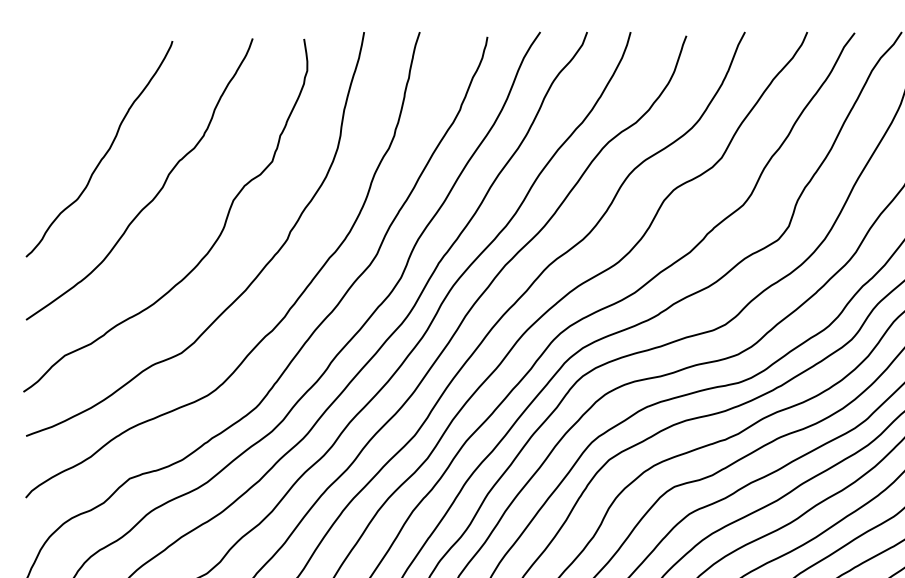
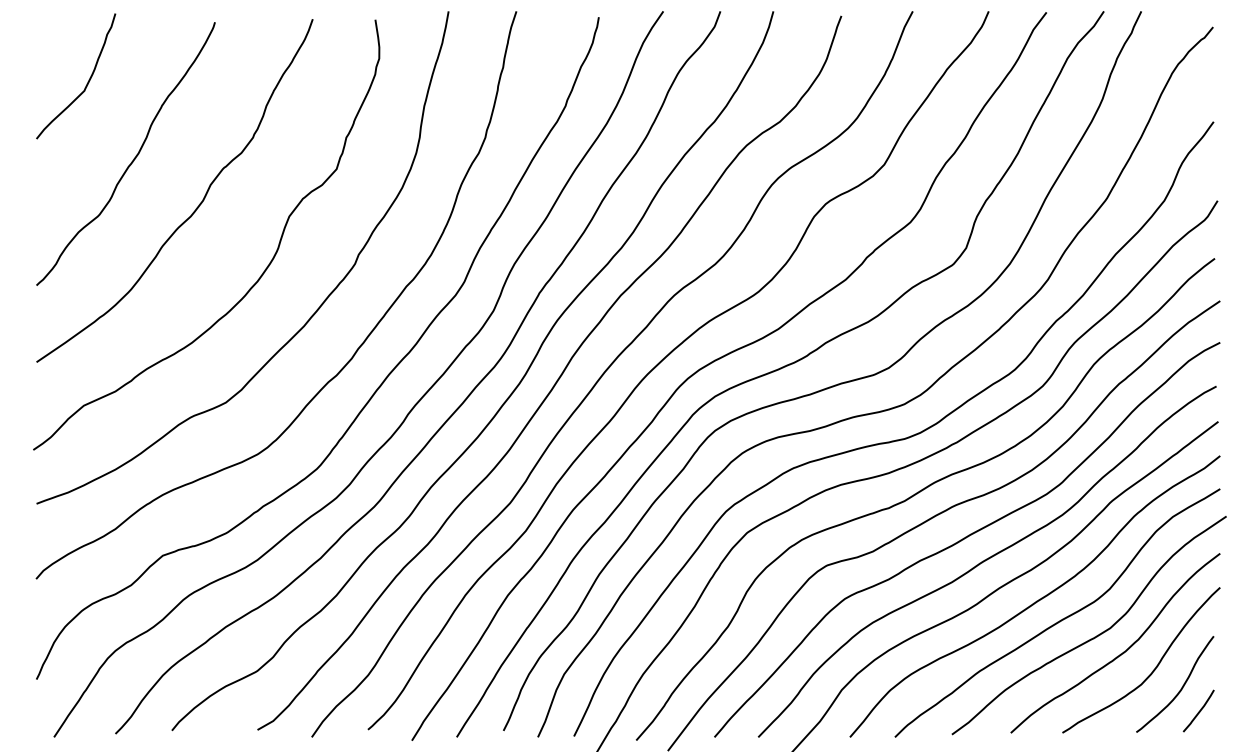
curve: (67, 89) -> (87, 81), added

